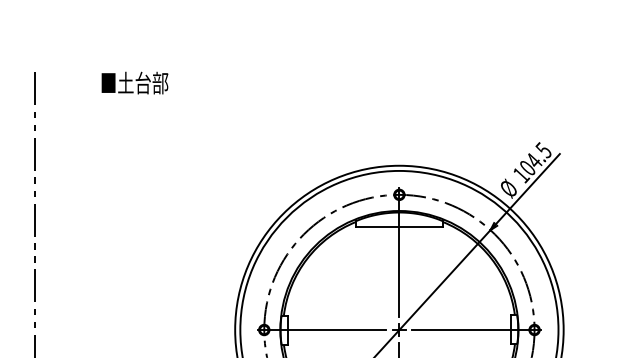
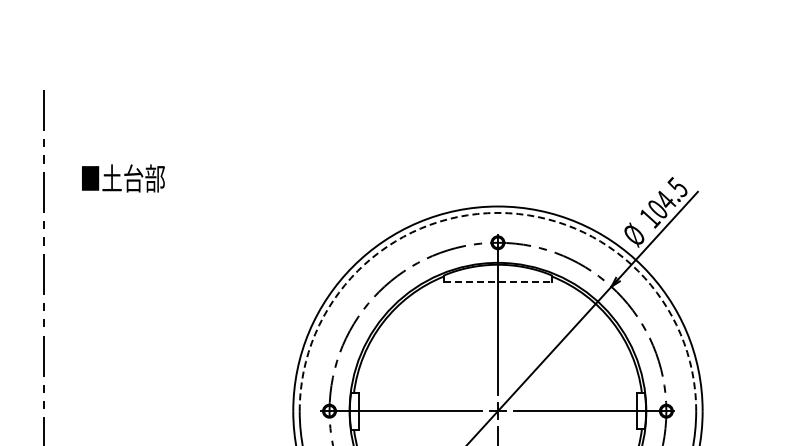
text: (135, 83) -> (123, 178), moved
arc: (399, 170) -> (497, 212), solid -> dashed
line: (399, 226) -> (497, 282), solid -> dashed

